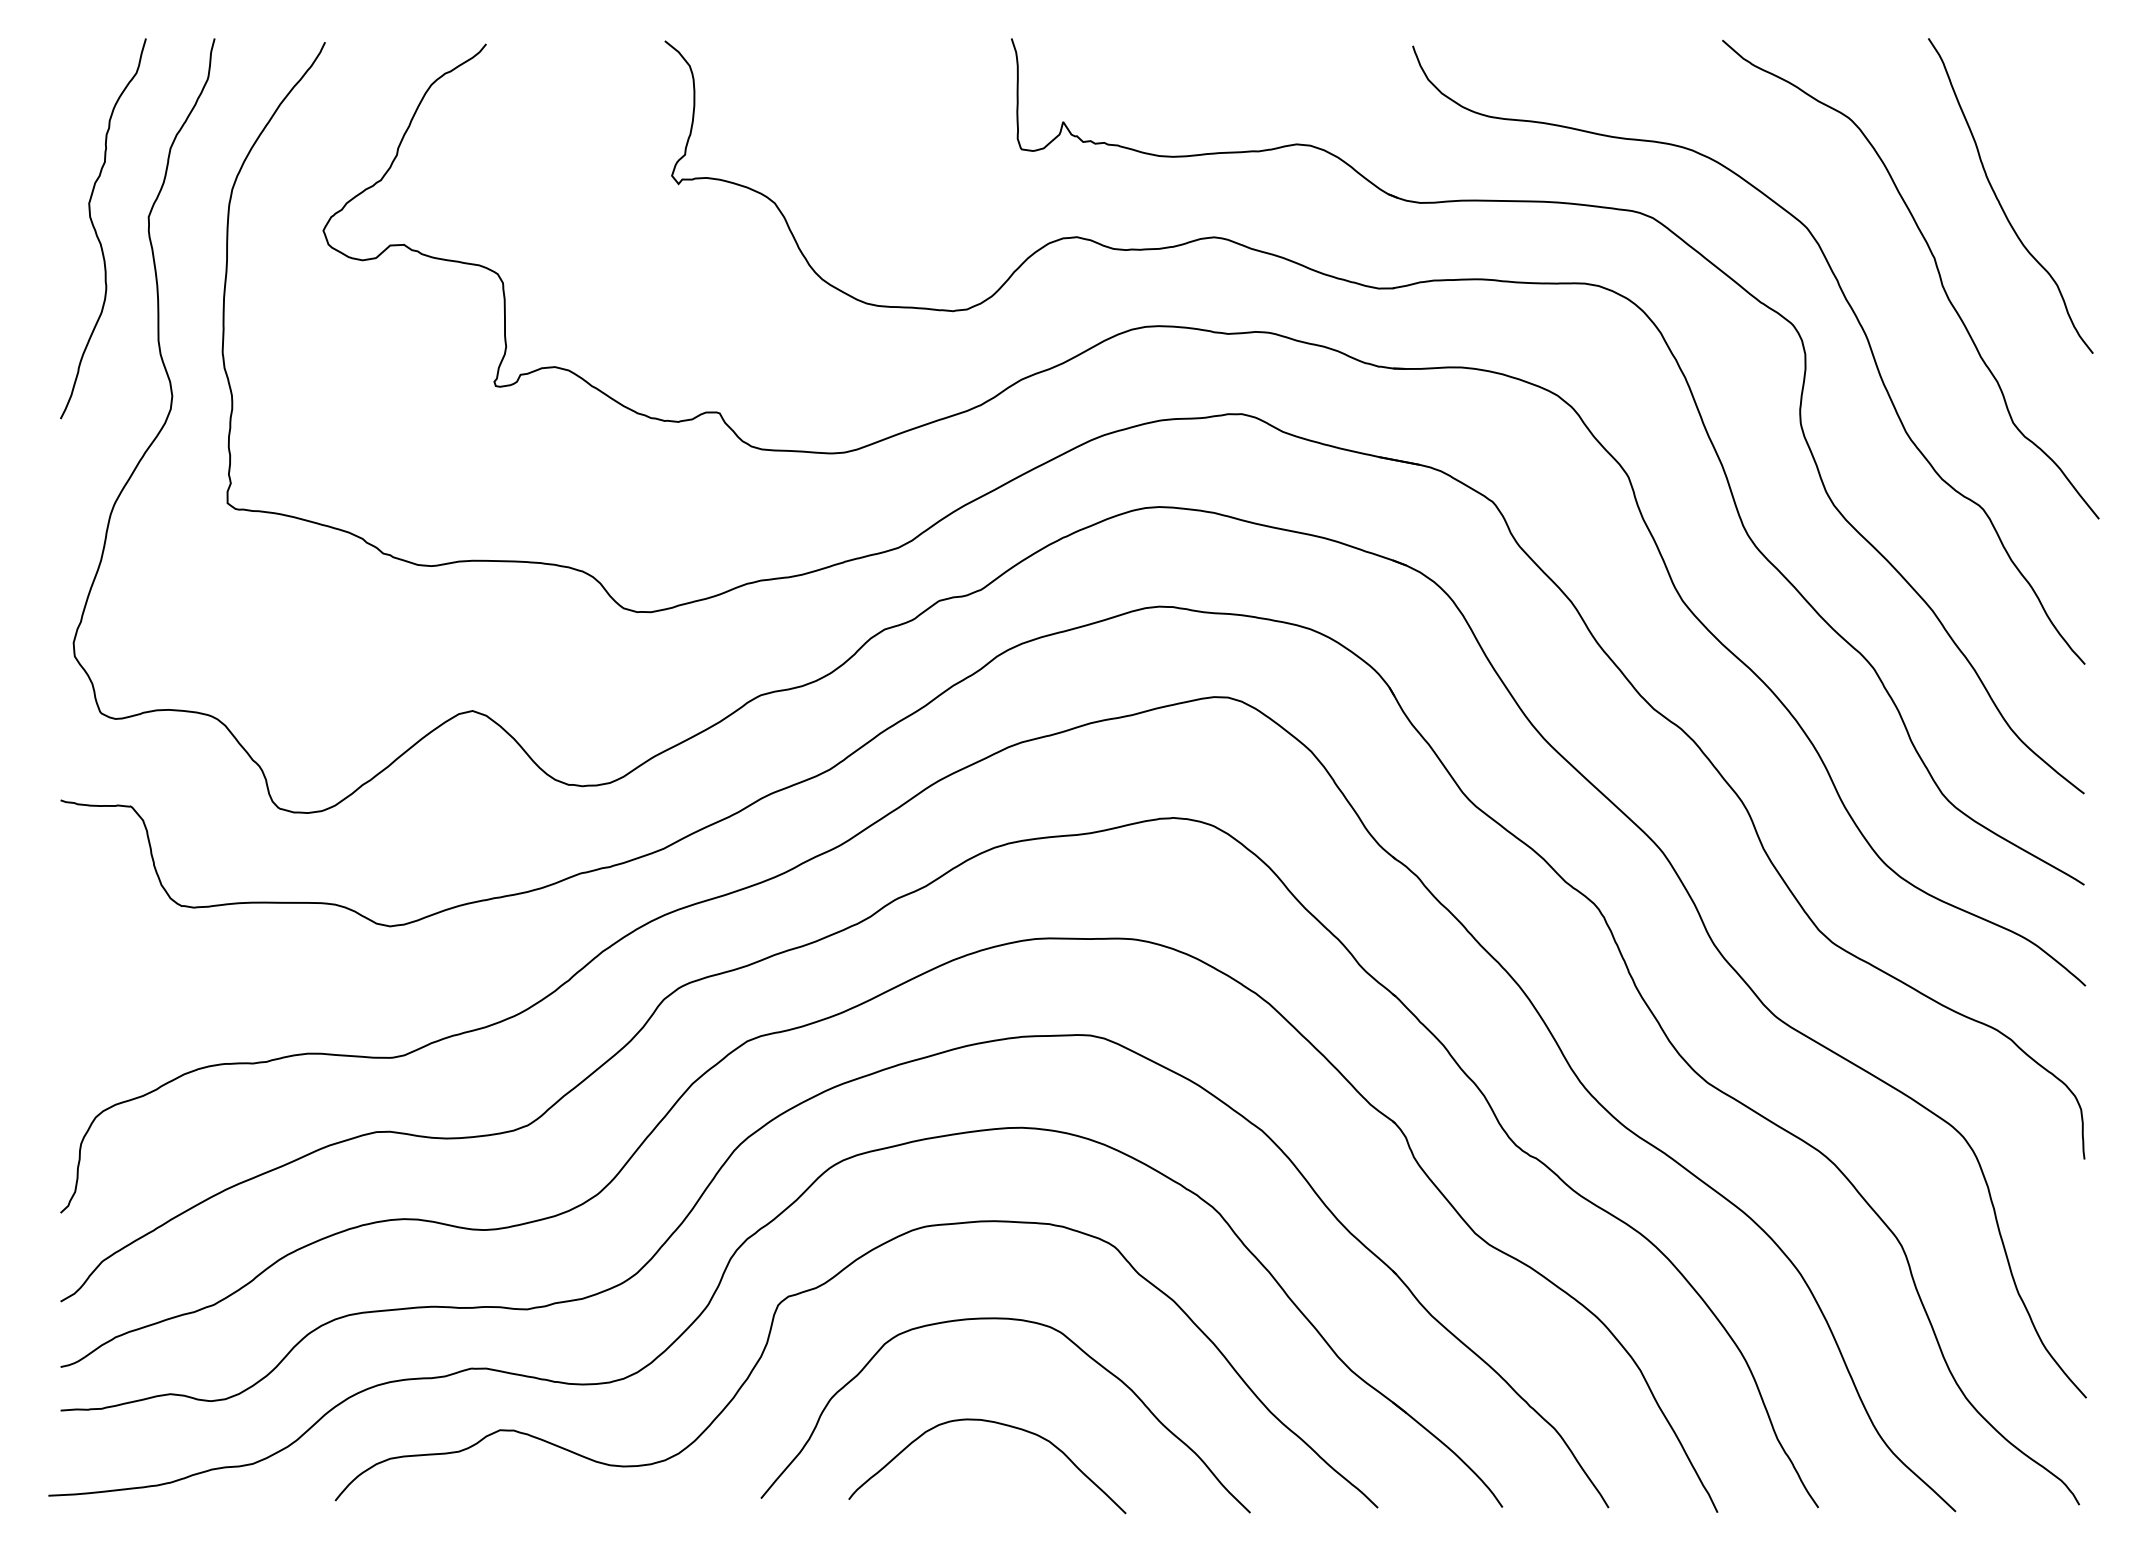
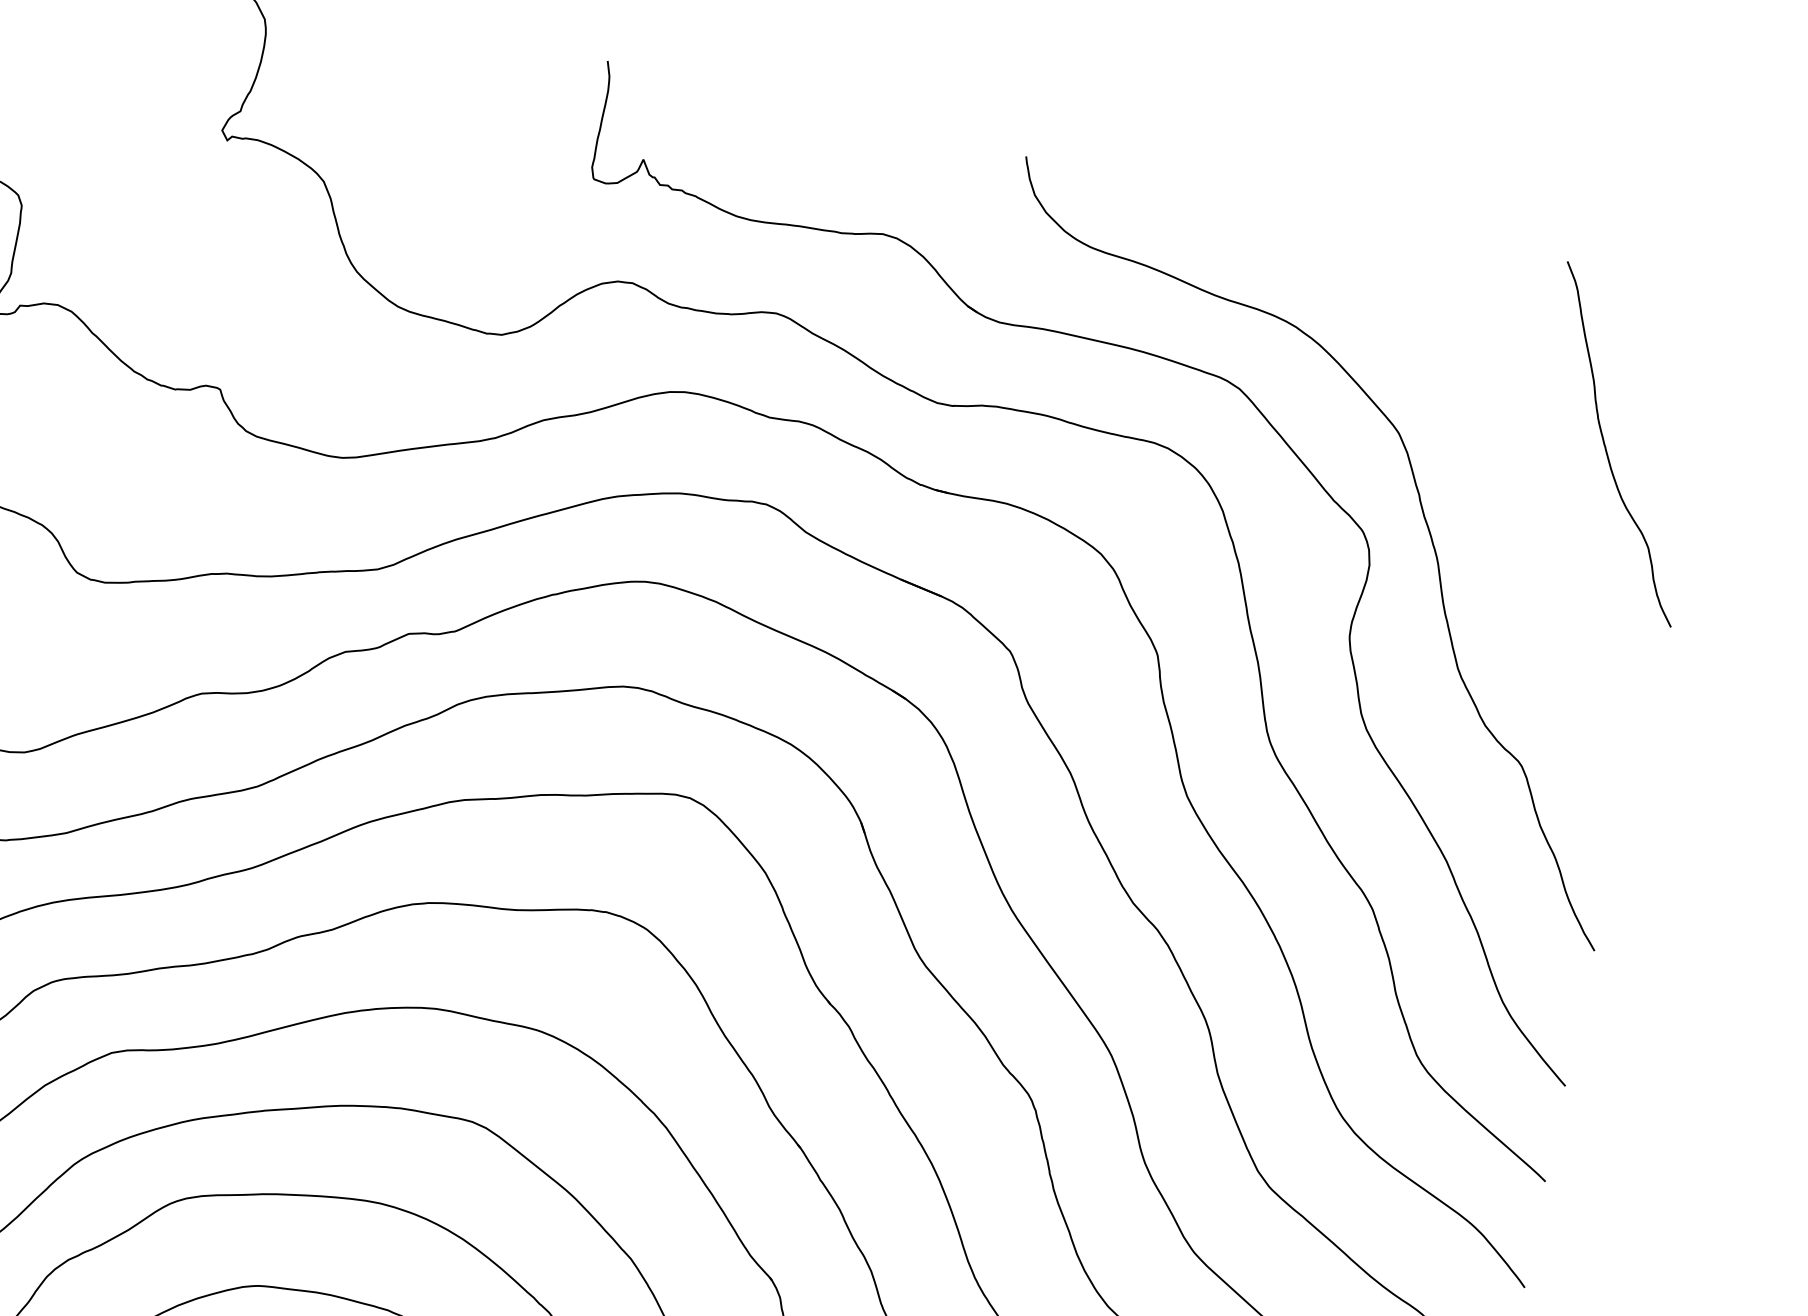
curve: (1937, 271) -> (1525, 507), removed

